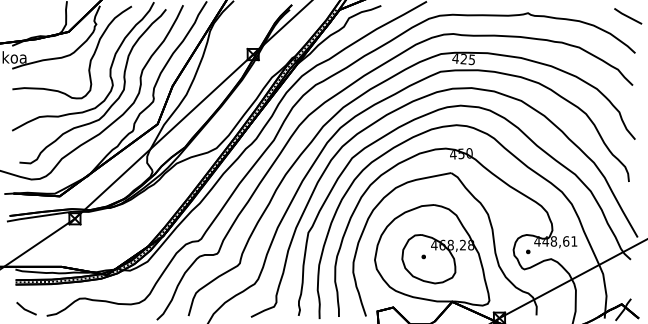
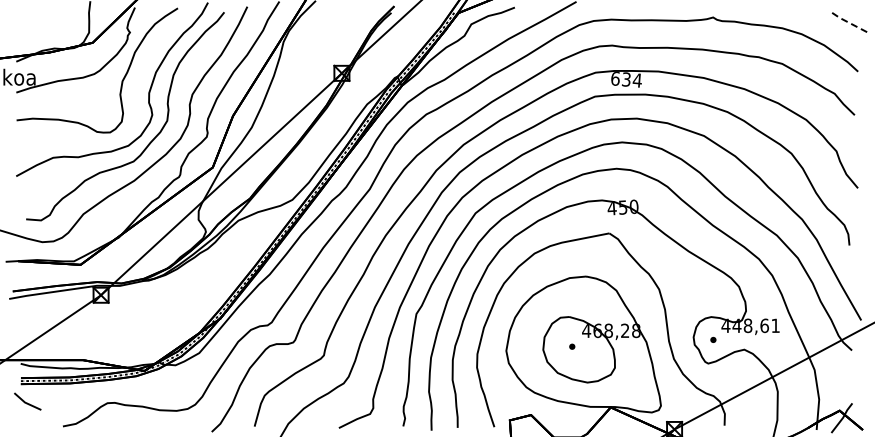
line: (626, 16) -> (846, 21), solid -> dashed
text: (463, 59) -> (625, 79), 425 -> 634
line: (26, 309) -> (27, 402), moved

